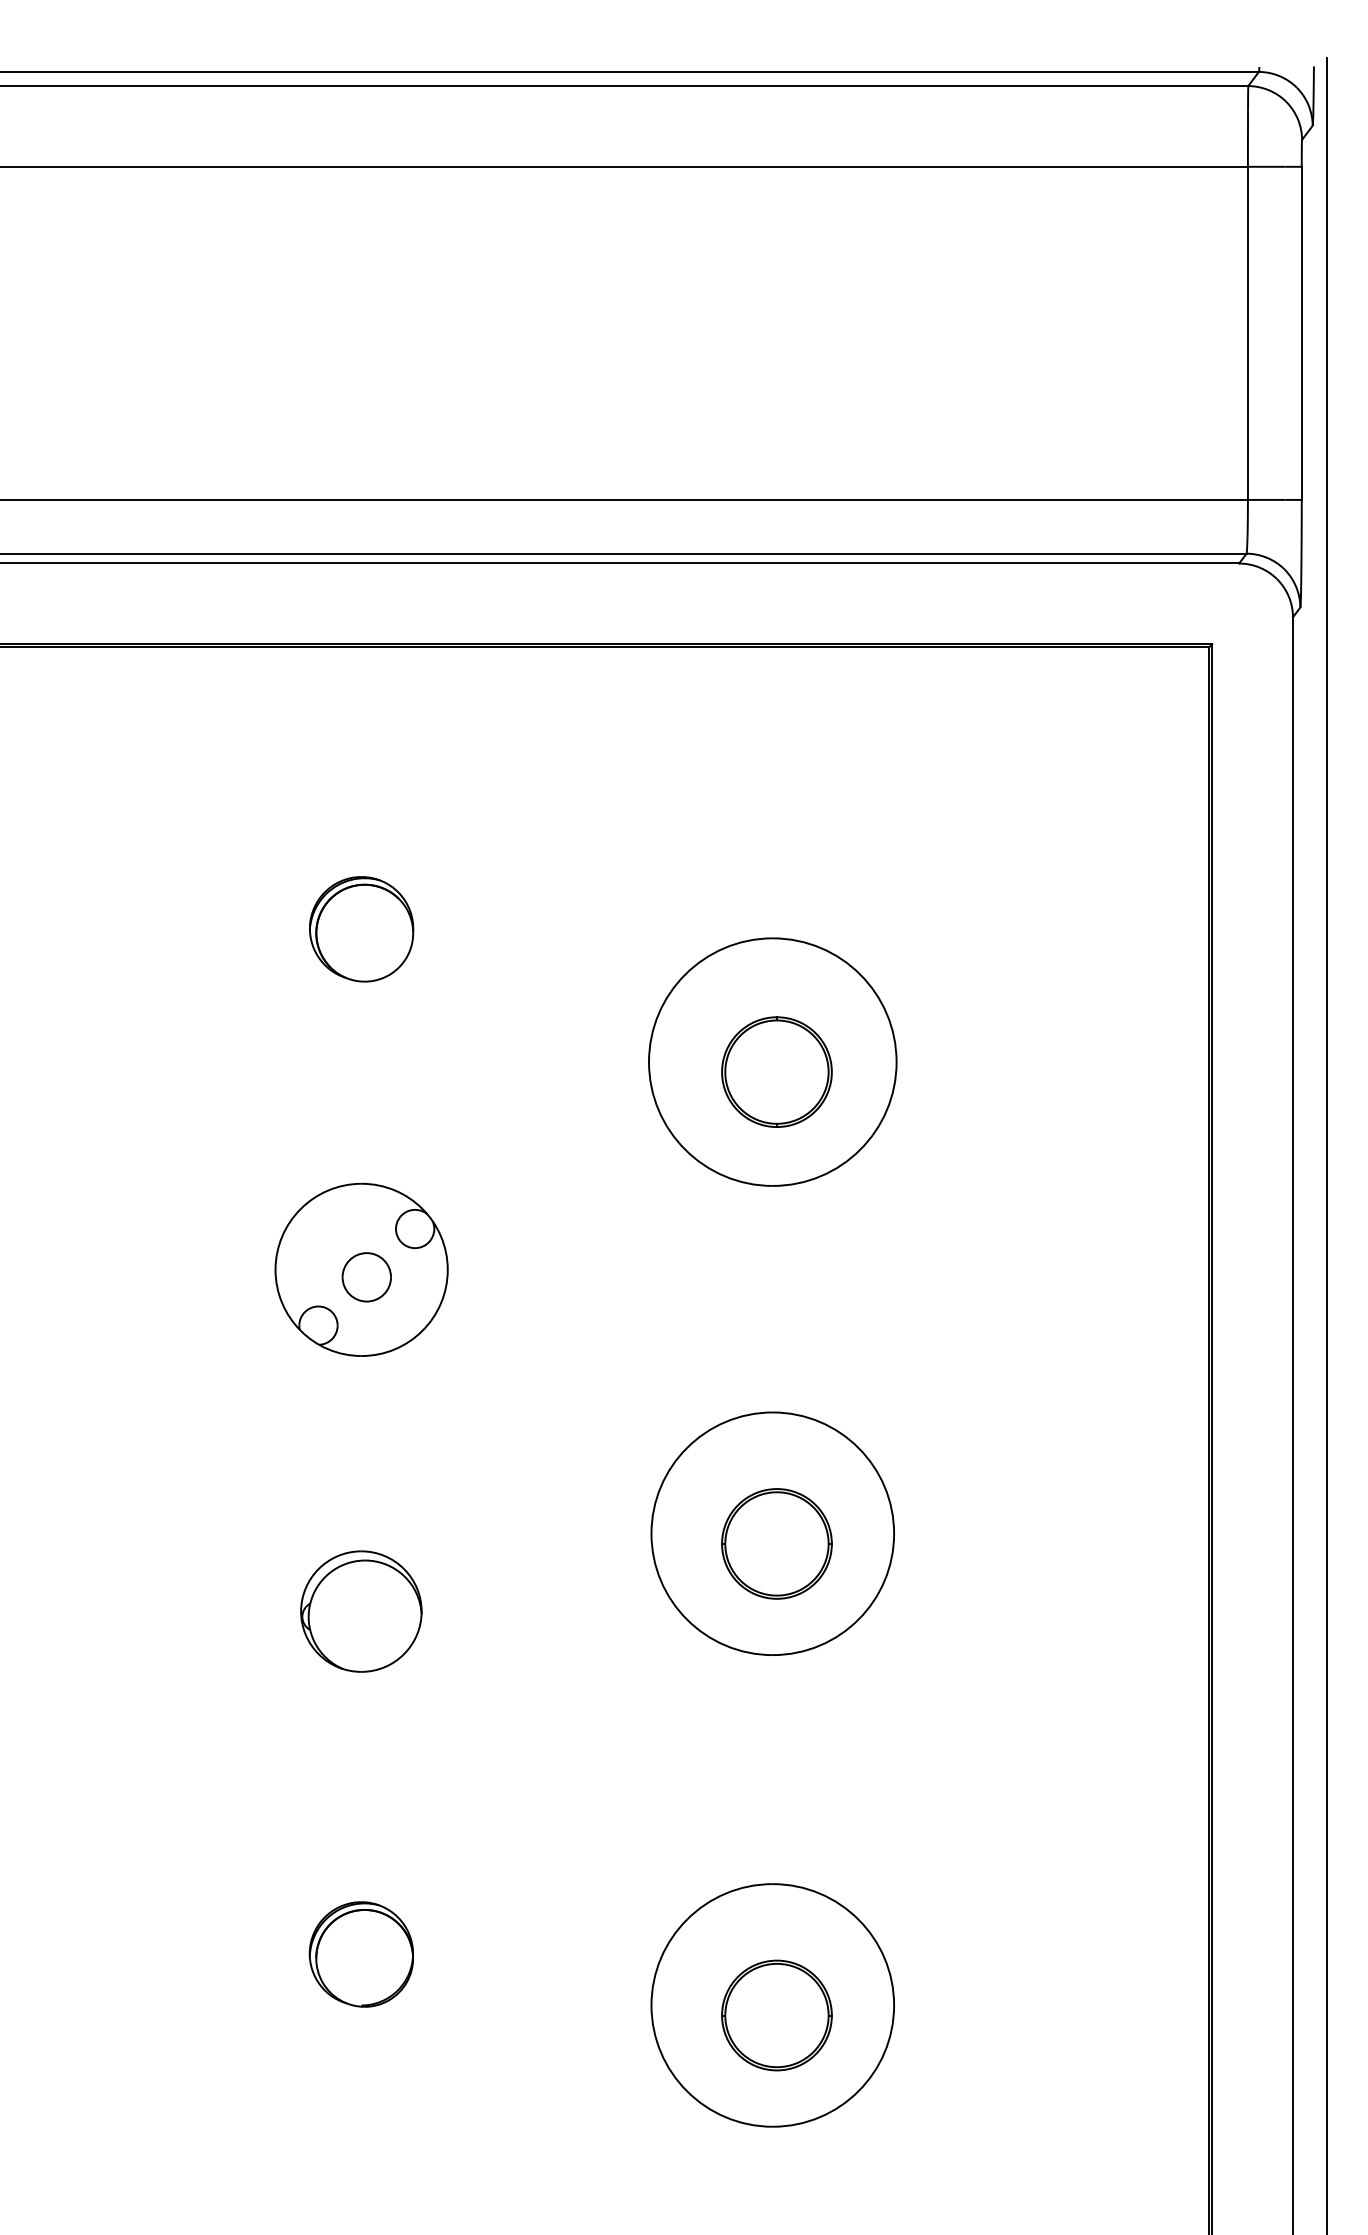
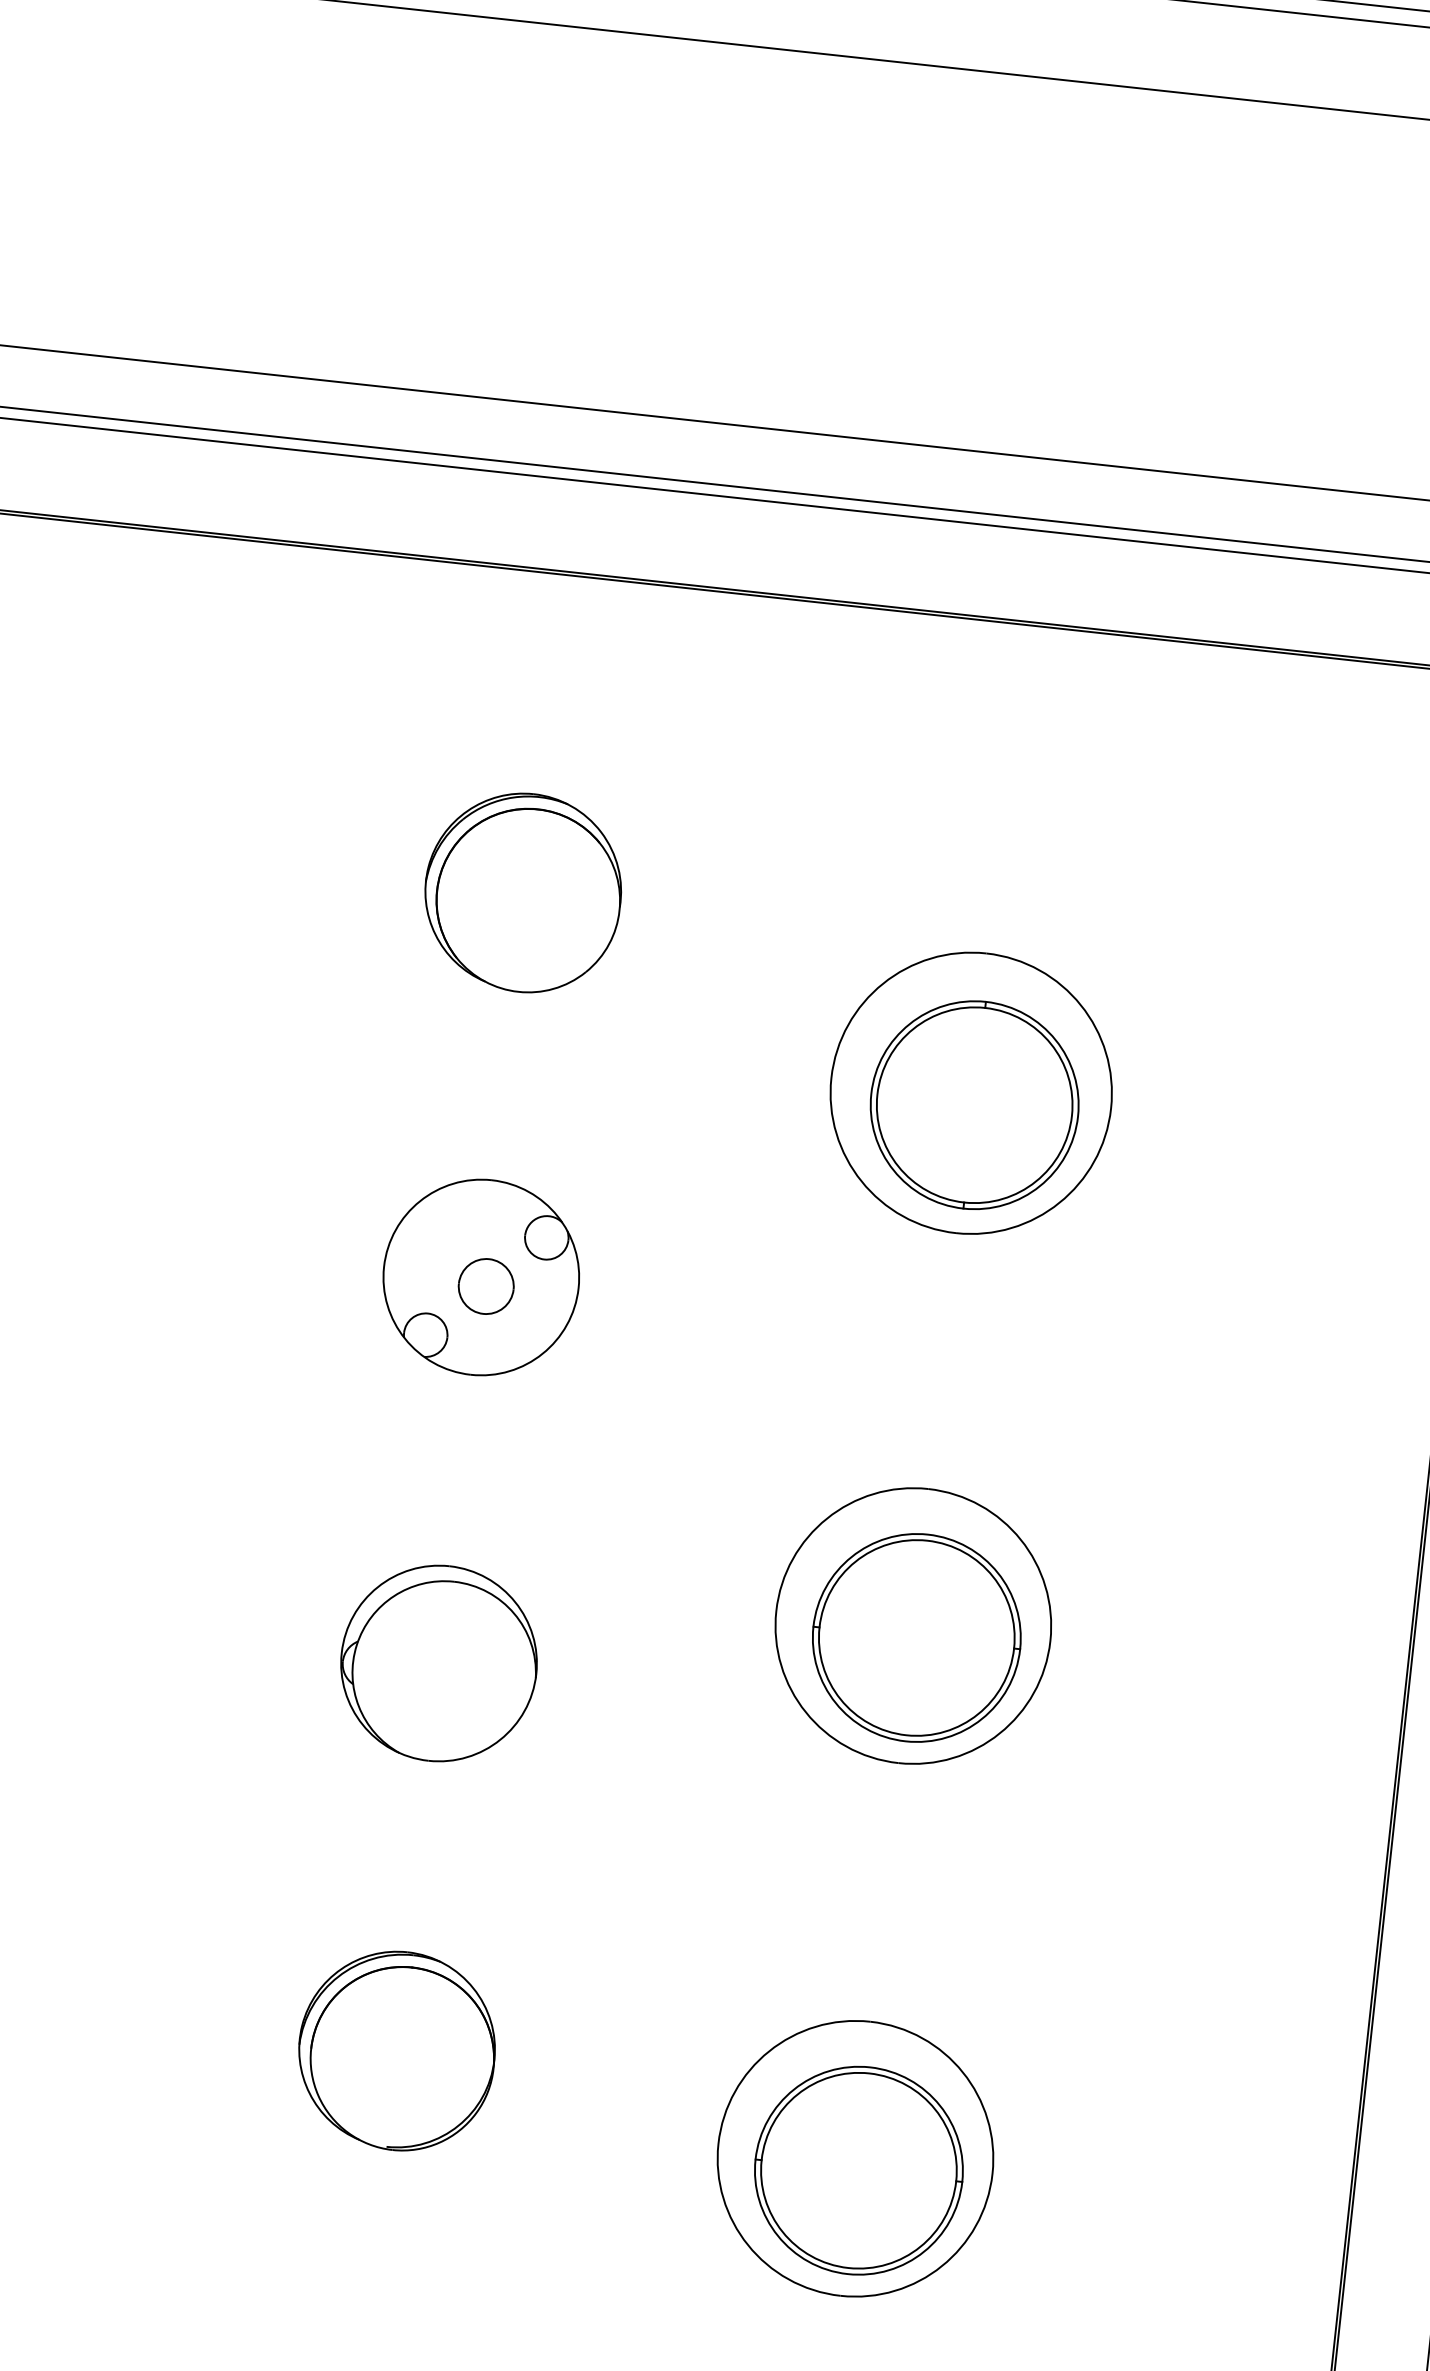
part: (361, 929) -> (522, 892), size x1.67
part: (776, 1071) -> (974, 1104), size x1.67
part: (776, 1543) -> (916, 1637), size x1.67
part: (361, 1611) -> (439, 1663), size x1.43
part: (361, 1954) -> (397, 2050), size x1.67
part: (776, 2015) -> (858, 2170), size x1.67

